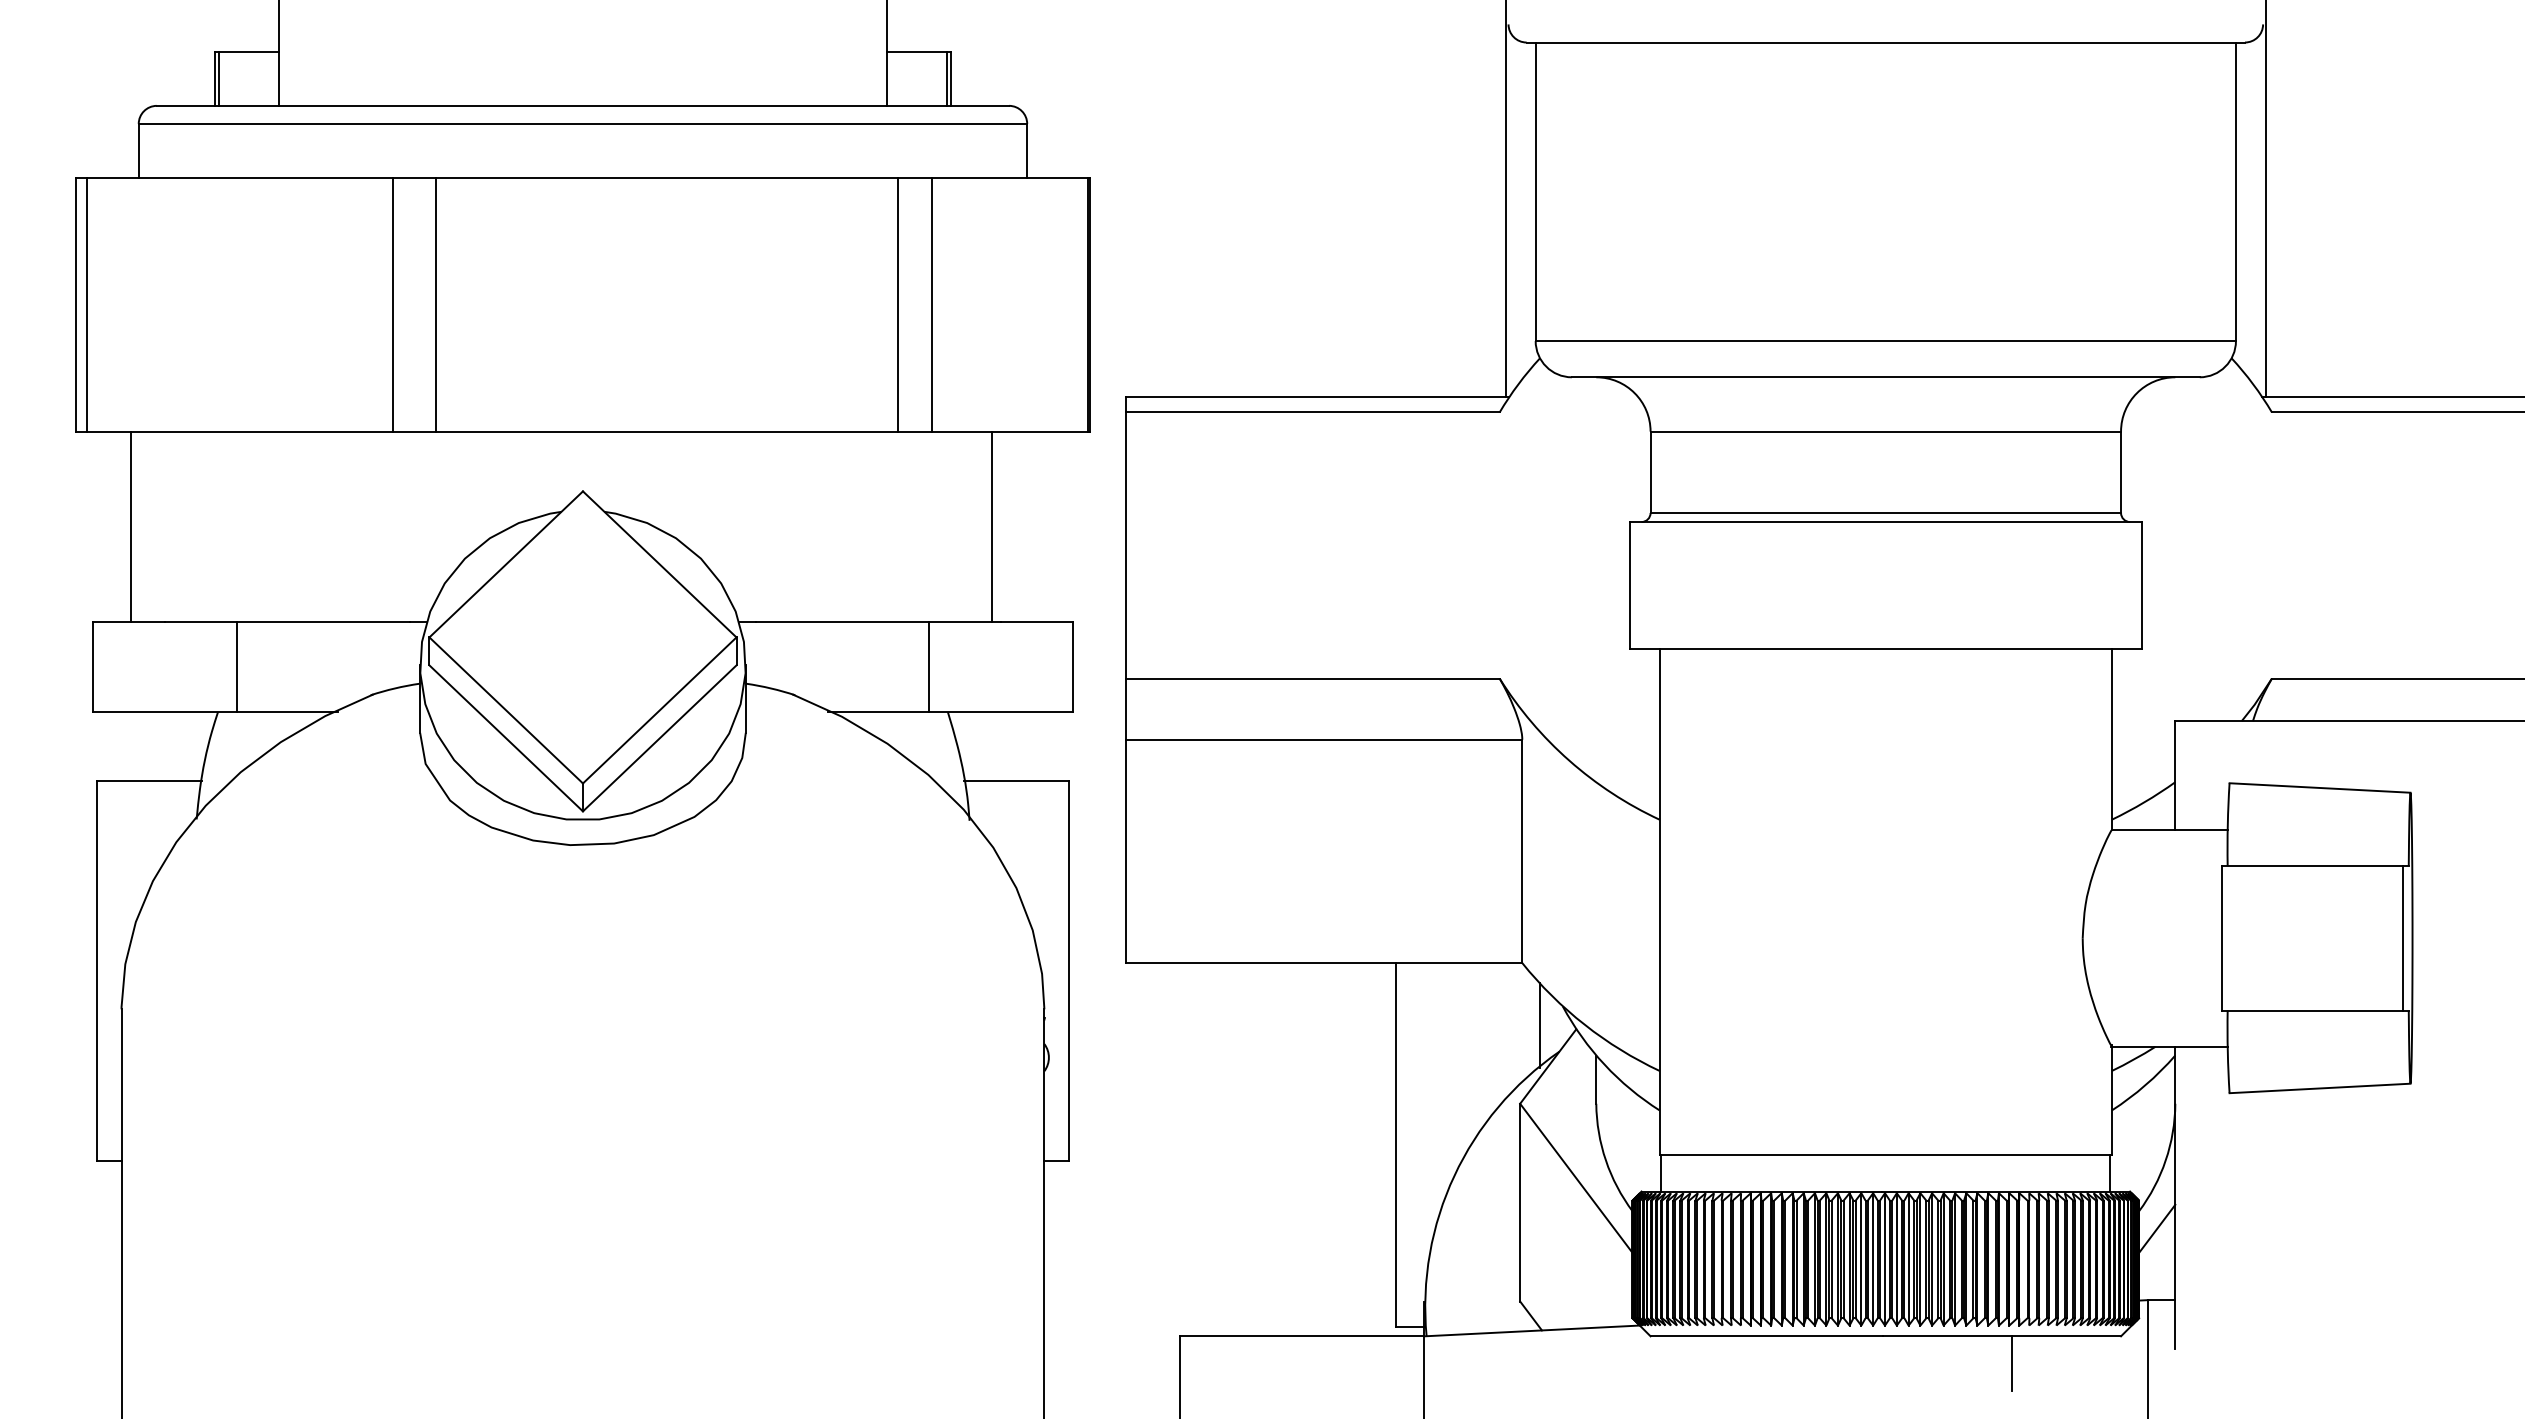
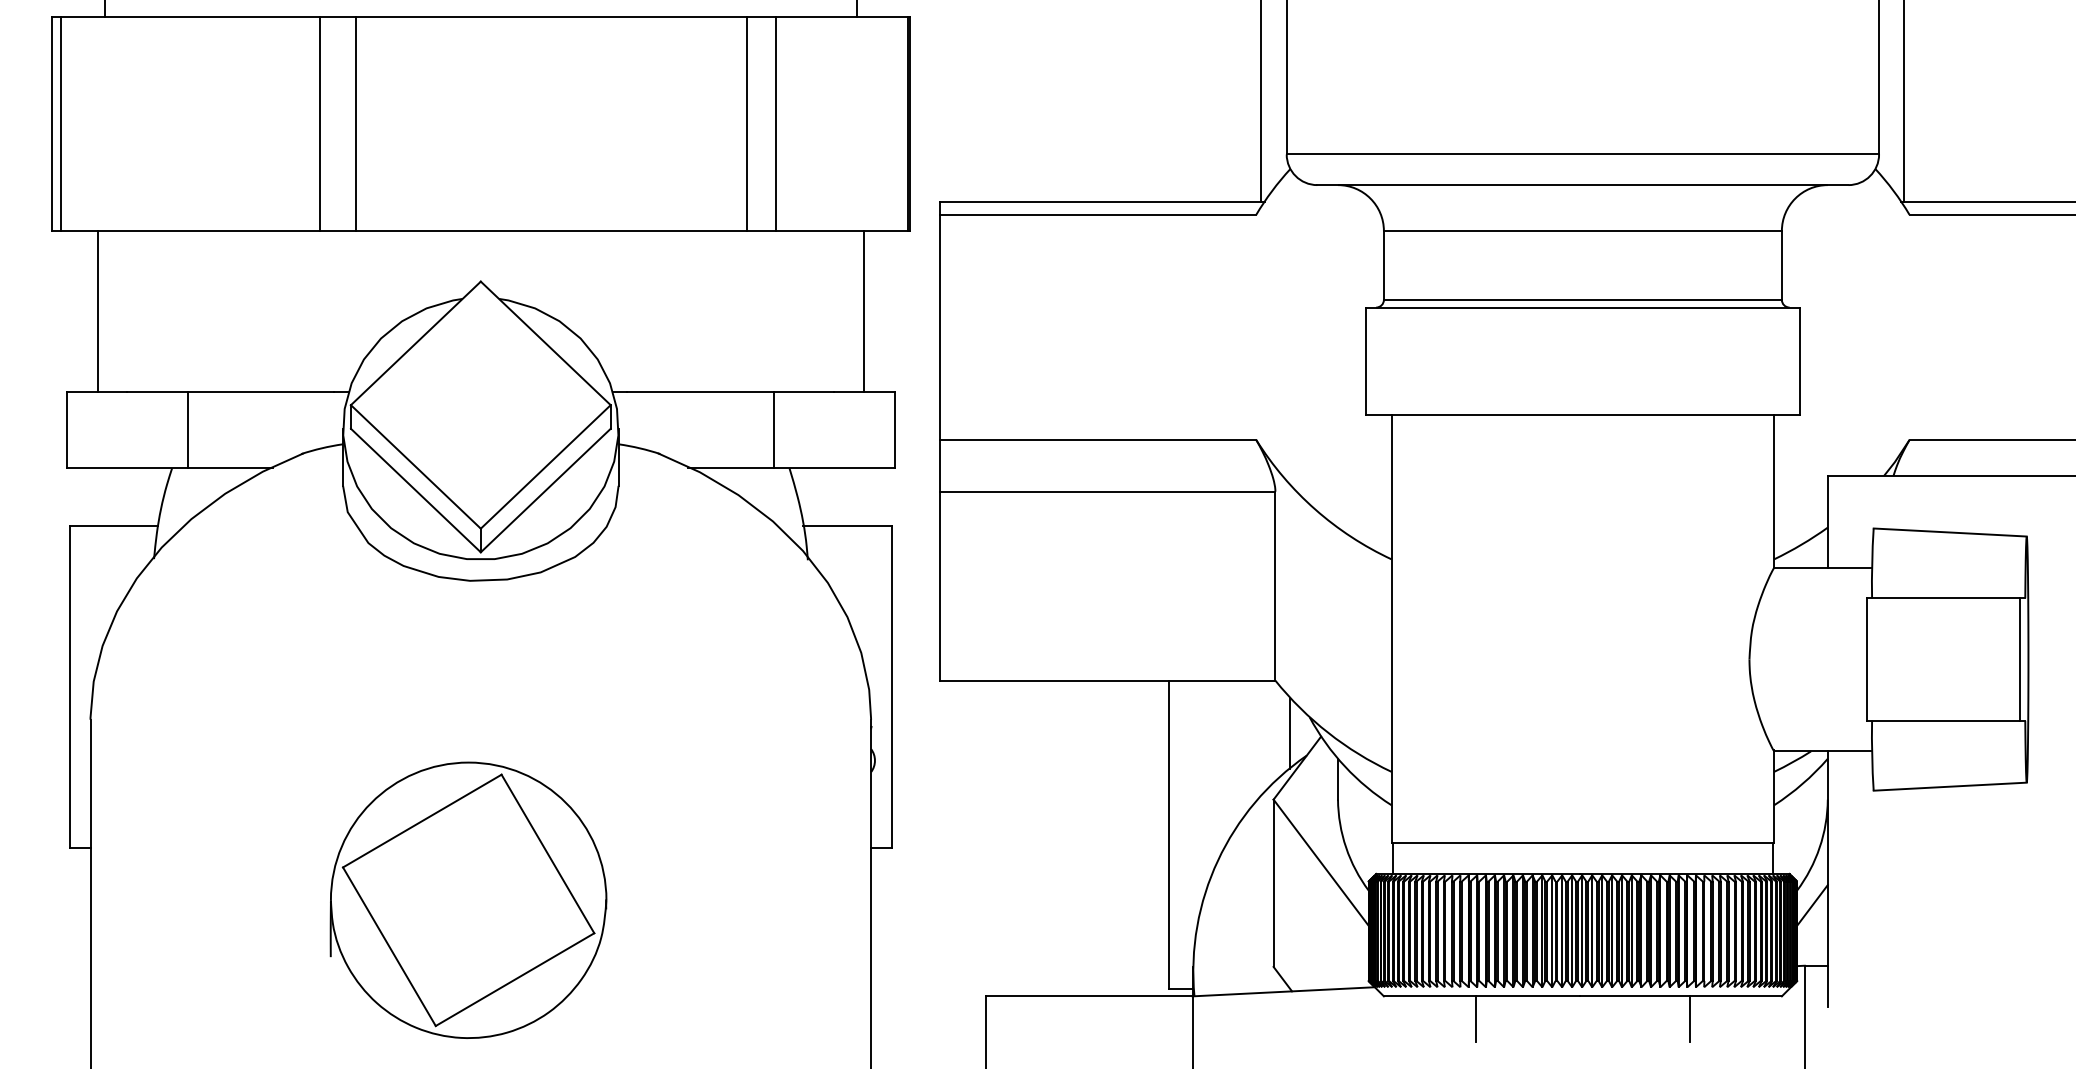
line: (992, 526) -> (863, 311), moved
part: (568, 1222) -> (468, 900), added
line: (1759, 1363) -> (1476, 1019), added

